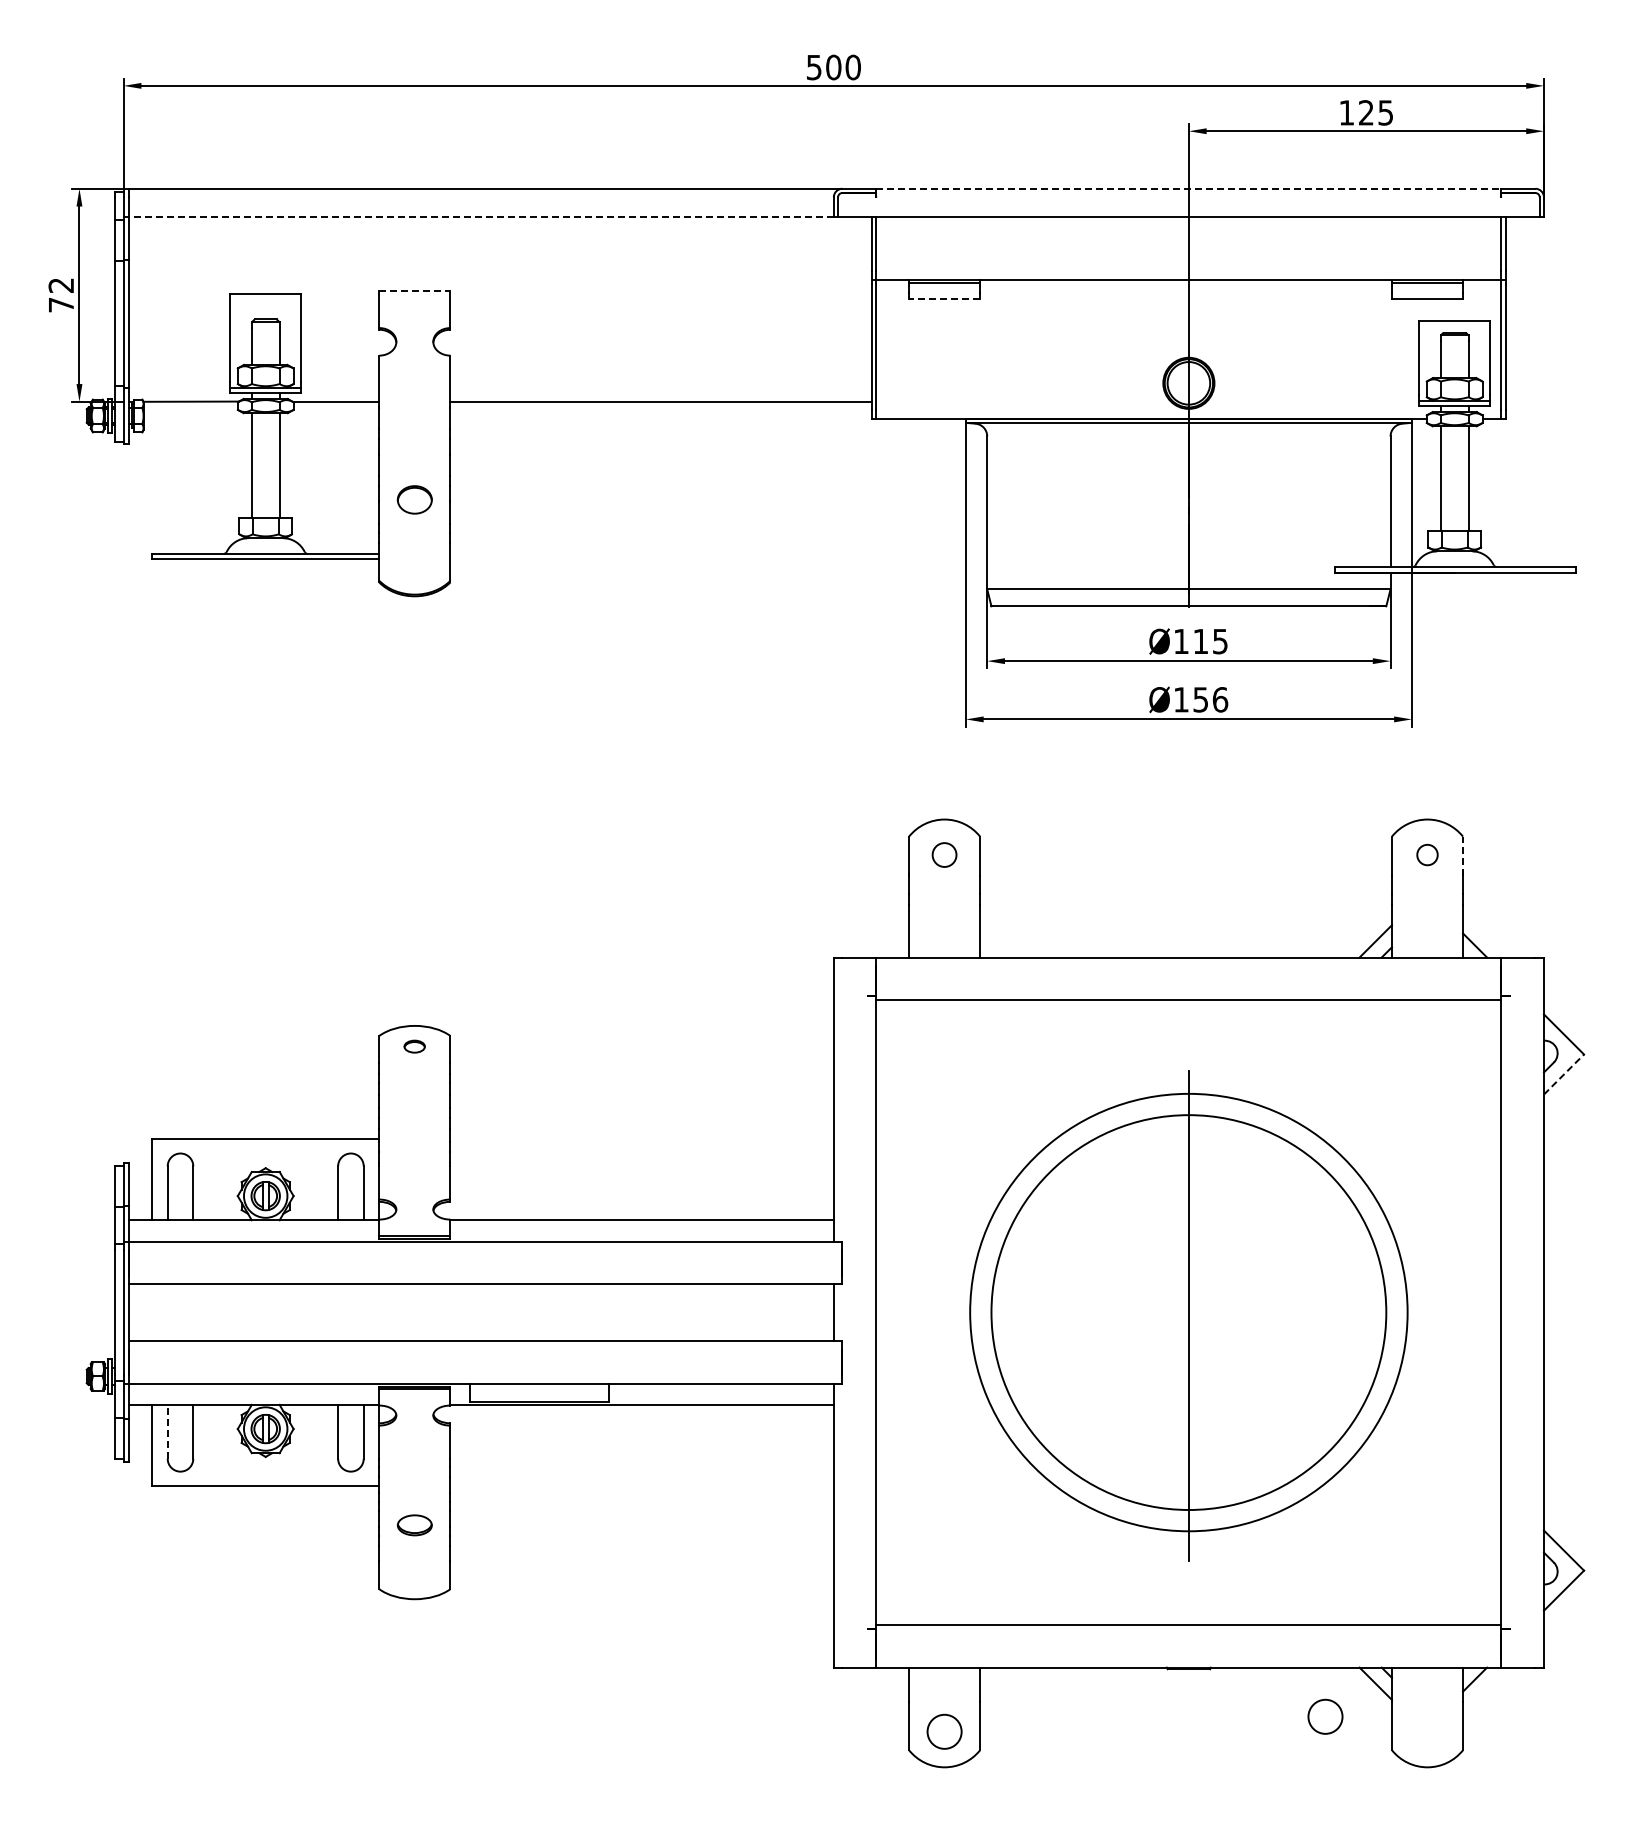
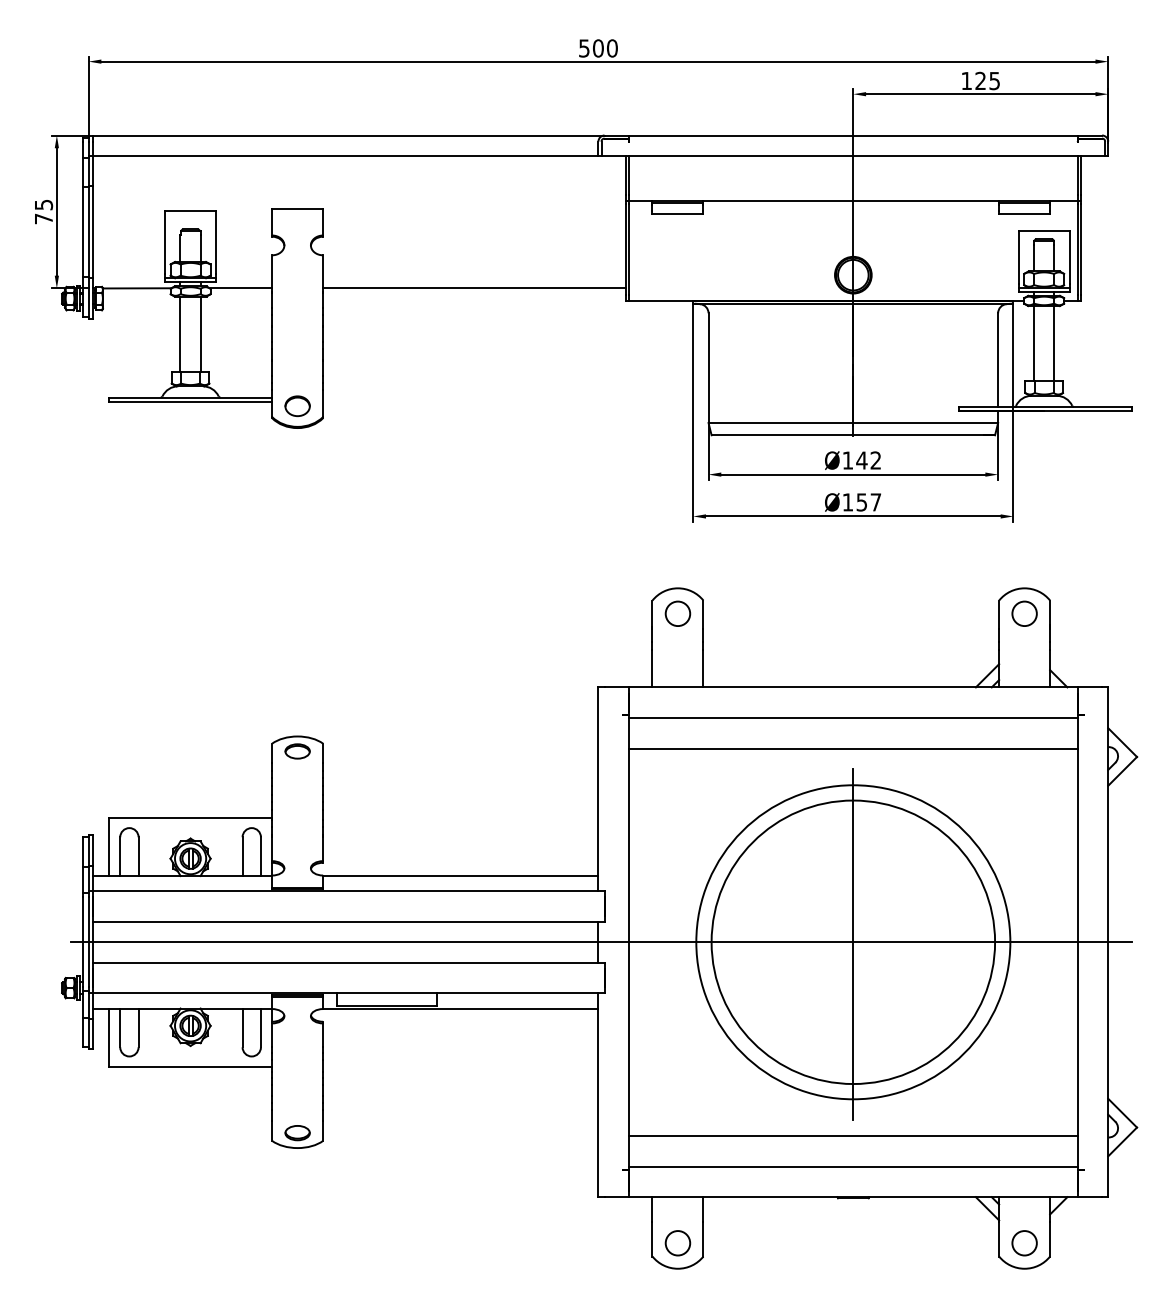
line: (1189, 188) -> (853, 135), dashed -> solid
line: (481, 217) -> (345, 156), dashed -> solid
text: (61, 285) -> (43, 204), 72 -> 75
line: (414, 290) -> (297, 208), dashed -> solid
line: (944, 298) -> (677, 214), dashed -> solid
part: (414, 499) -> (297, 405), moved
text: (1209, 641) -> (868, 460), Ø115 -> Ø142
text: (1220, 699) -> (876, 502), Ø156 -> Ø157
circle: (944, 854) -> (677, 613), size x1.43
circle: (1427, 855) -> (1024, 614), size x1.67
line: (1463, 856) -> (1050, 614), dashed -> solid
line: (1188, 1042) -> (853, 748), added
part: (414, 1046) -> (297, 751), size x1.67
line: (1564, 1074) -> (1122, 771), dashed -> solid
line: (837, 1312) -> (601, 942), added
line: (167, 1431) -> (120, 1027), dashed -> solid
part: (414, 1525) -> (297, 1133), moved
line: (1188, 1582) -> (853, 1136), added
circle: (1325, 1716) -> (1024, 1243), moved

